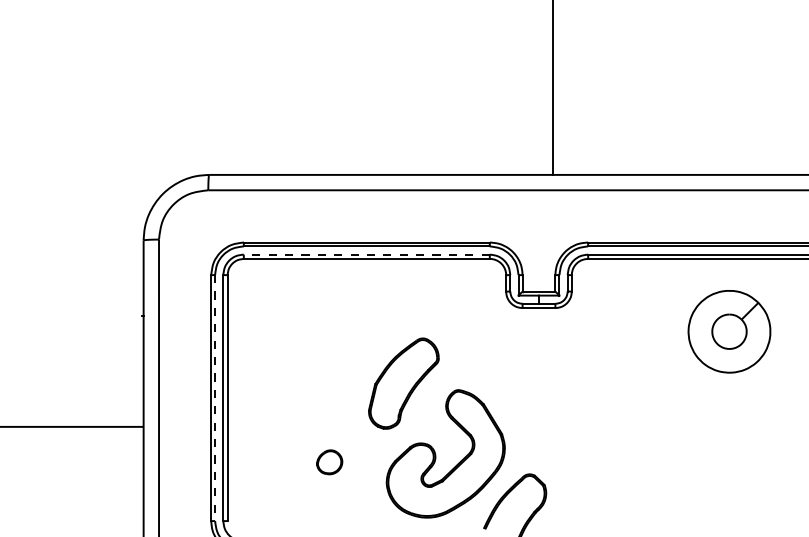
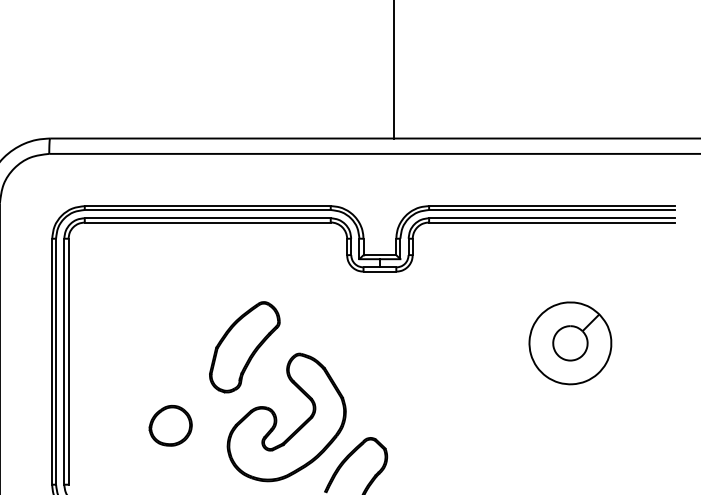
line: (366, 254) -> (207, 218), dashed -> solid
part: (729, 331) -> (570, 343), moved
line: (215, 398) -> (56, 362), dashed -> solid
part: (329, 462) -> (170, 426), size x1.67

